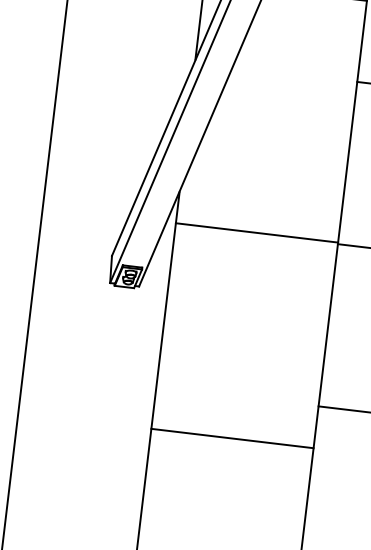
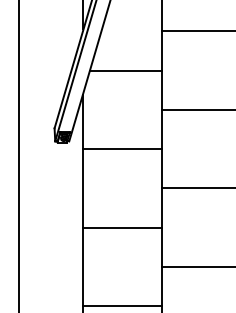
line: (272, 153) -> (125, 70), added
line: (257, 233) -> (122, 149), moved
line: (232, 438) -> (122, 227), moved

